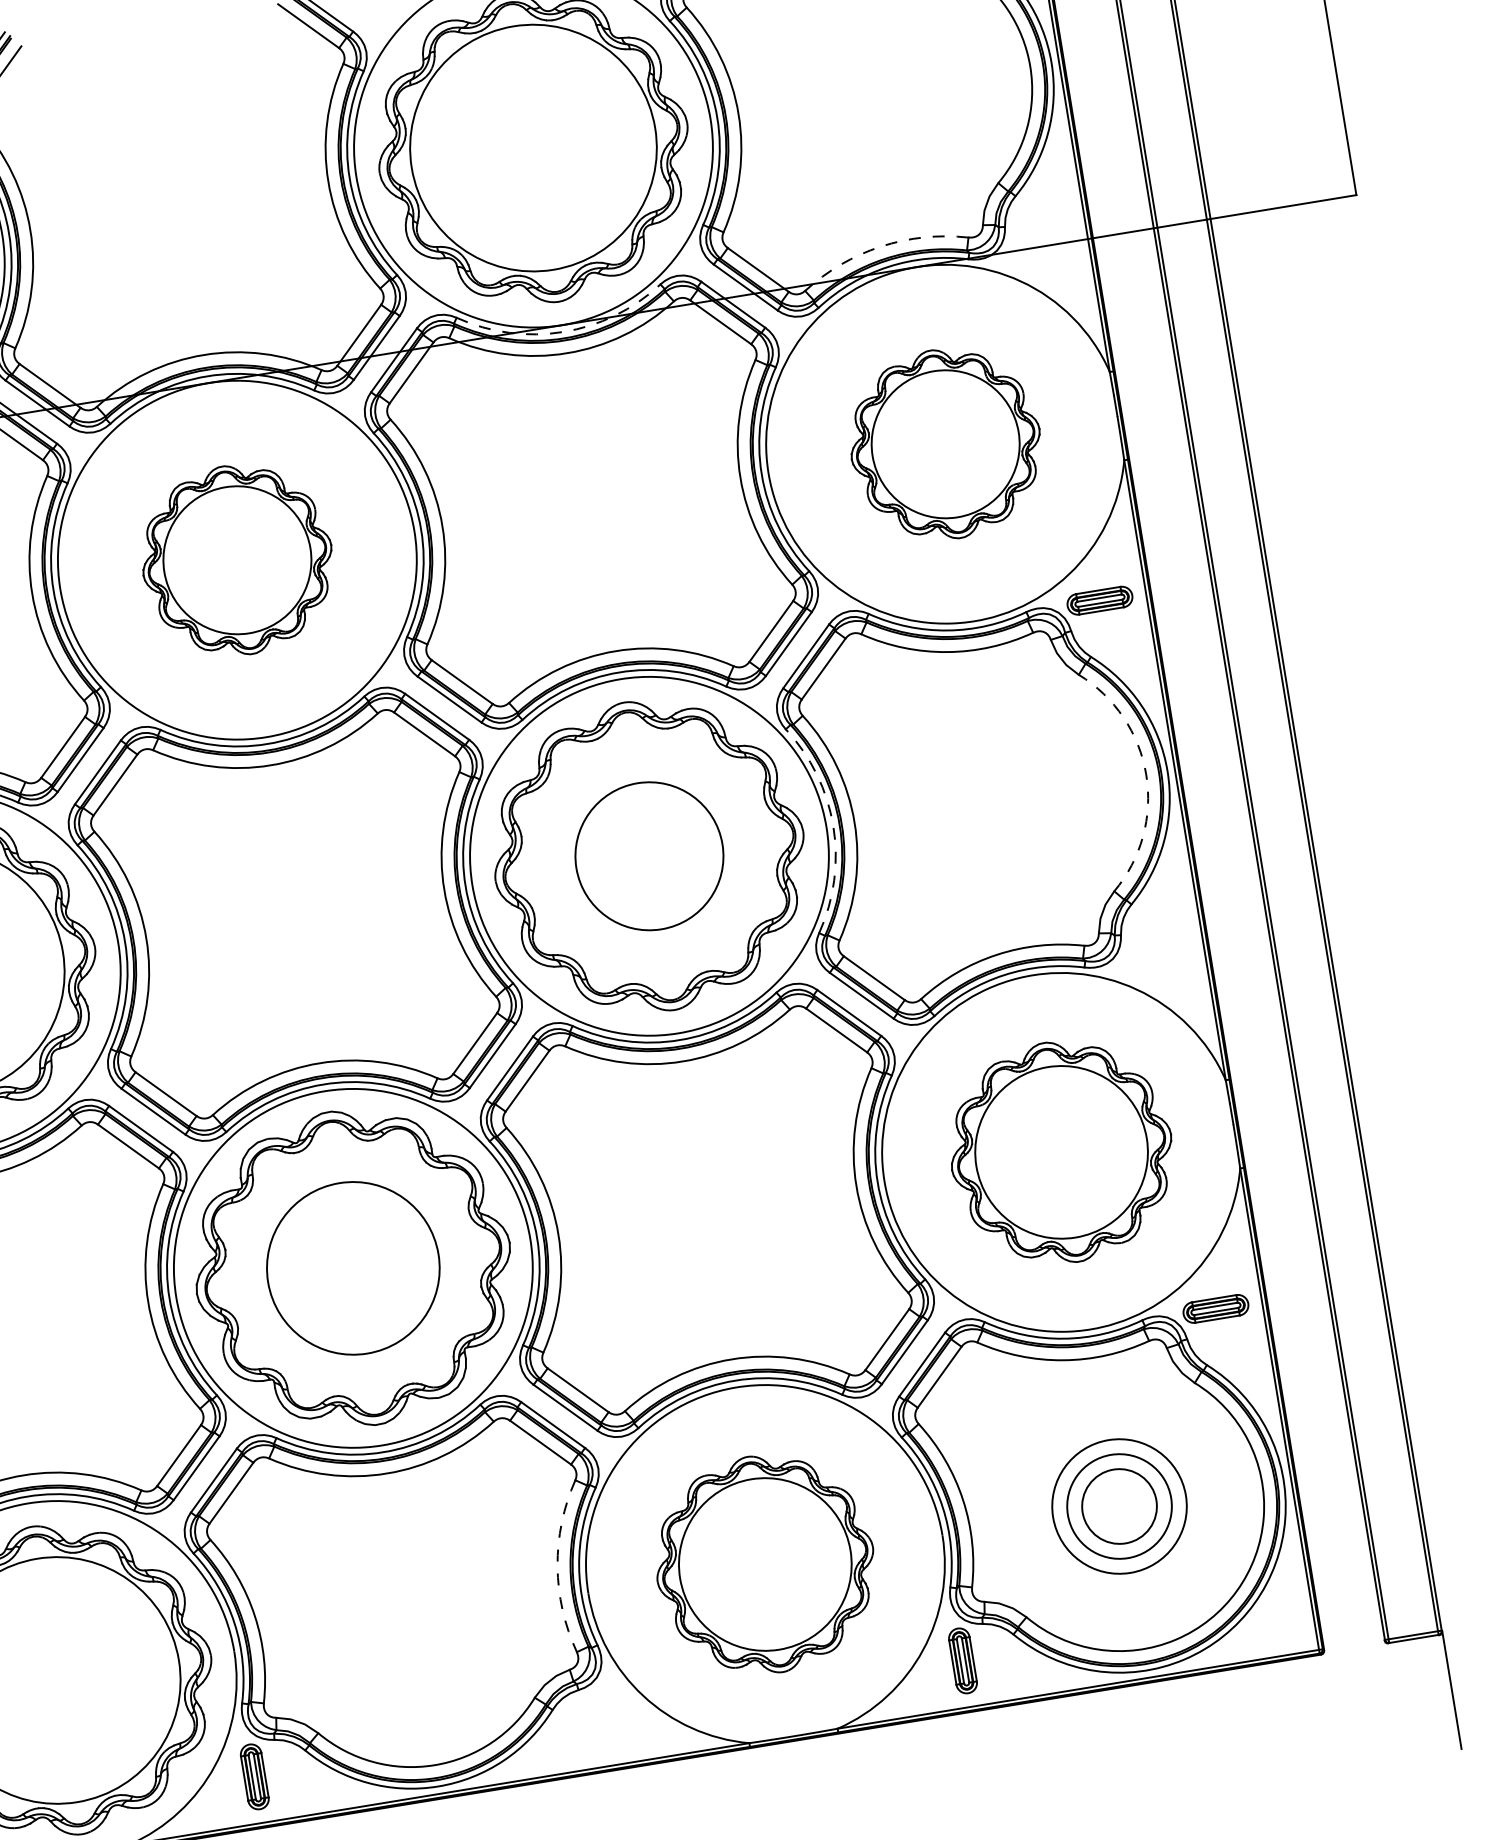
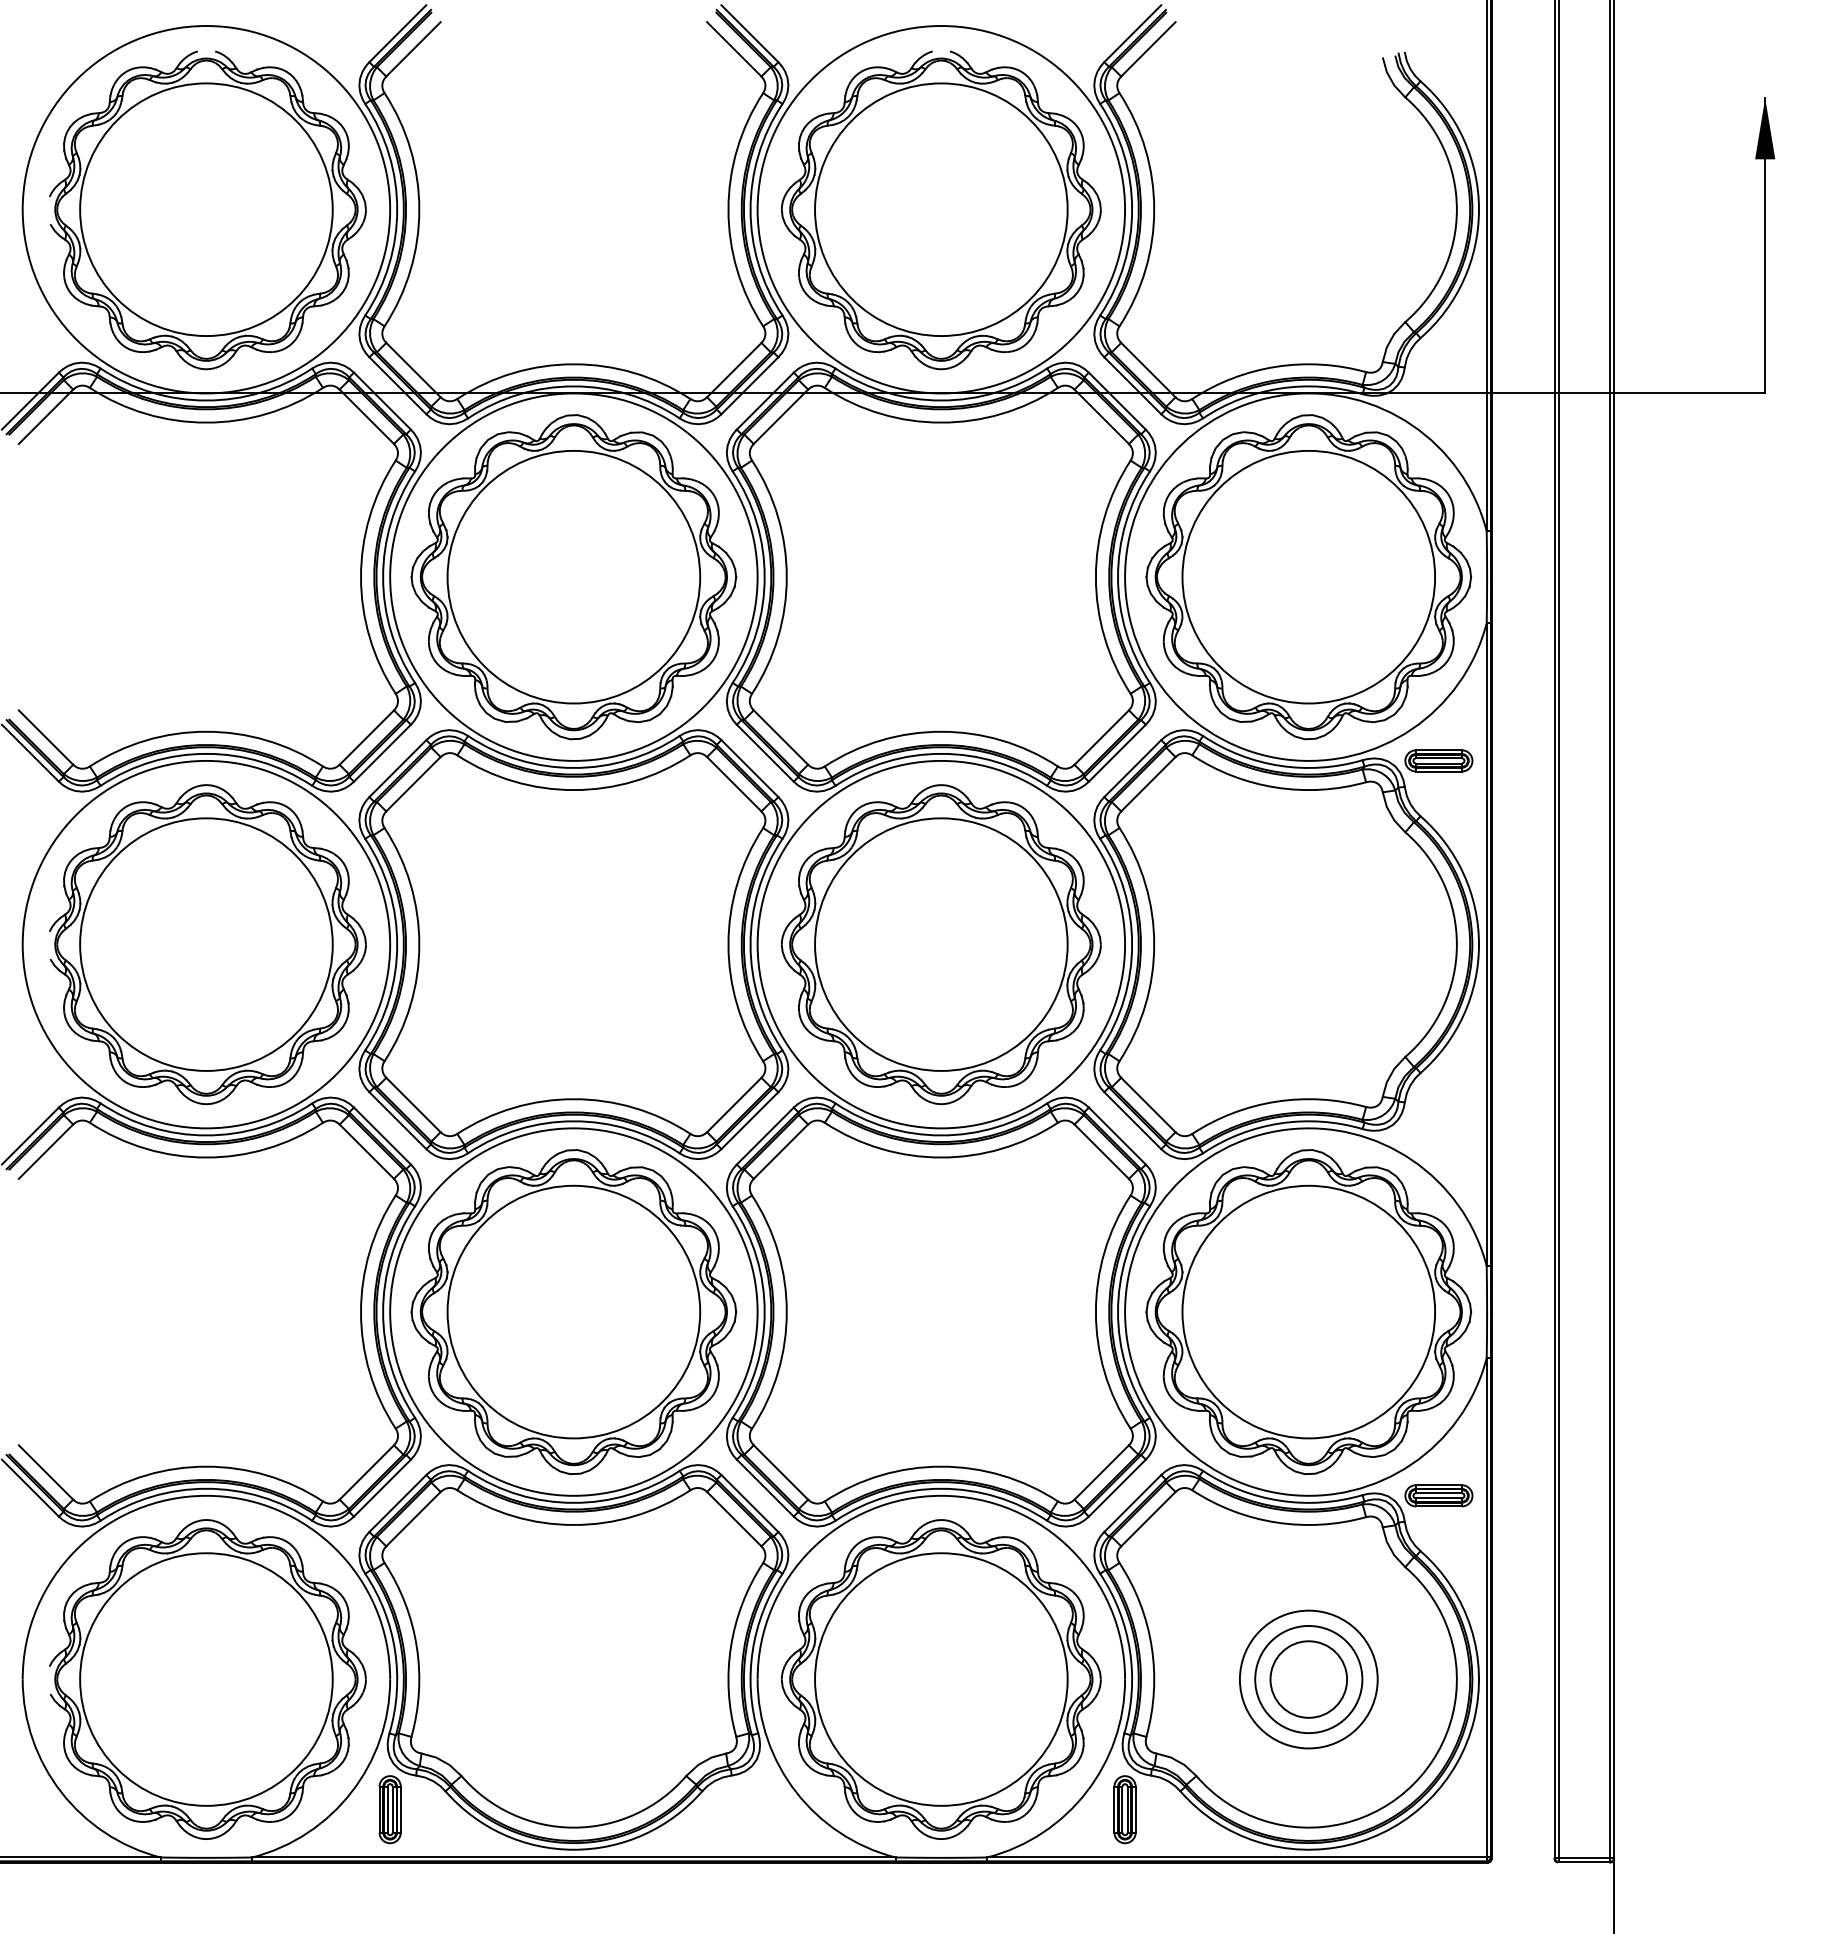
arc: (881, 246) -> (1276, 366), dashed -> solid
arc: (563, 331) -> (941, 400), dashed -> solid
part: (945, 444) -> (1308, 577), size x1.67
part: (237, 560) -> (573, 577), size x1.67
arc: (1145, 774) -> (1456, 944), dashed -> solid
arc: (833, 825) -> (1132, 944), dashed -> solid
circle: (649, 856) -> (941, 944), size x1.67
part: (1061, 1151) -> (1308, 1311), size x1.43
circle: (352, 1267) -> (573, 1311), size x1.43
part: (764, 1564) -> (940, 1679), size x1.43
arc: (557, 1566) -> (730, 1647), dashed -> solid

